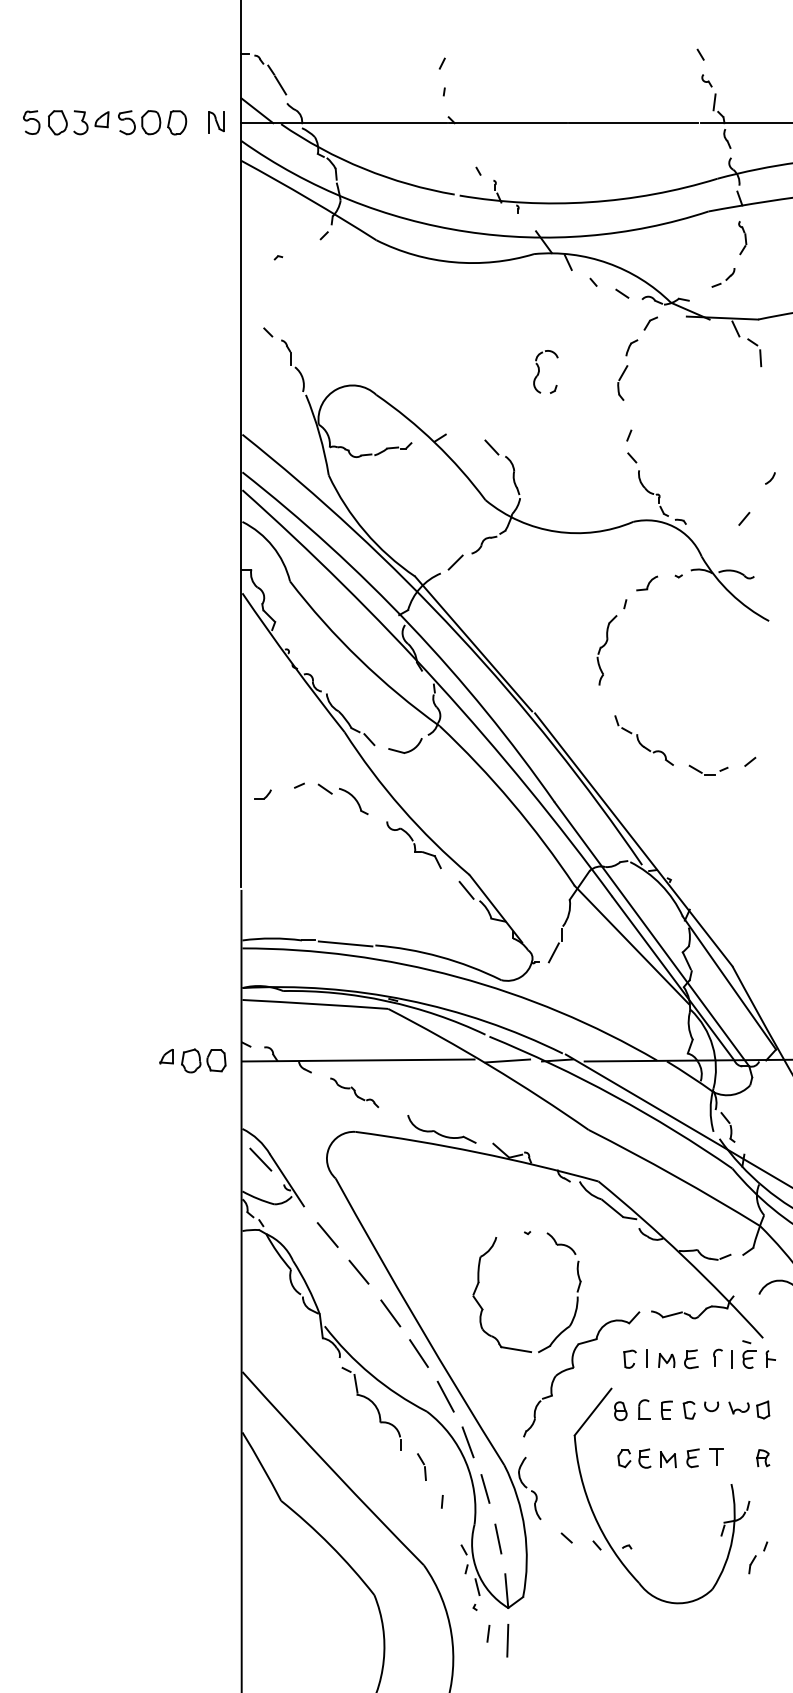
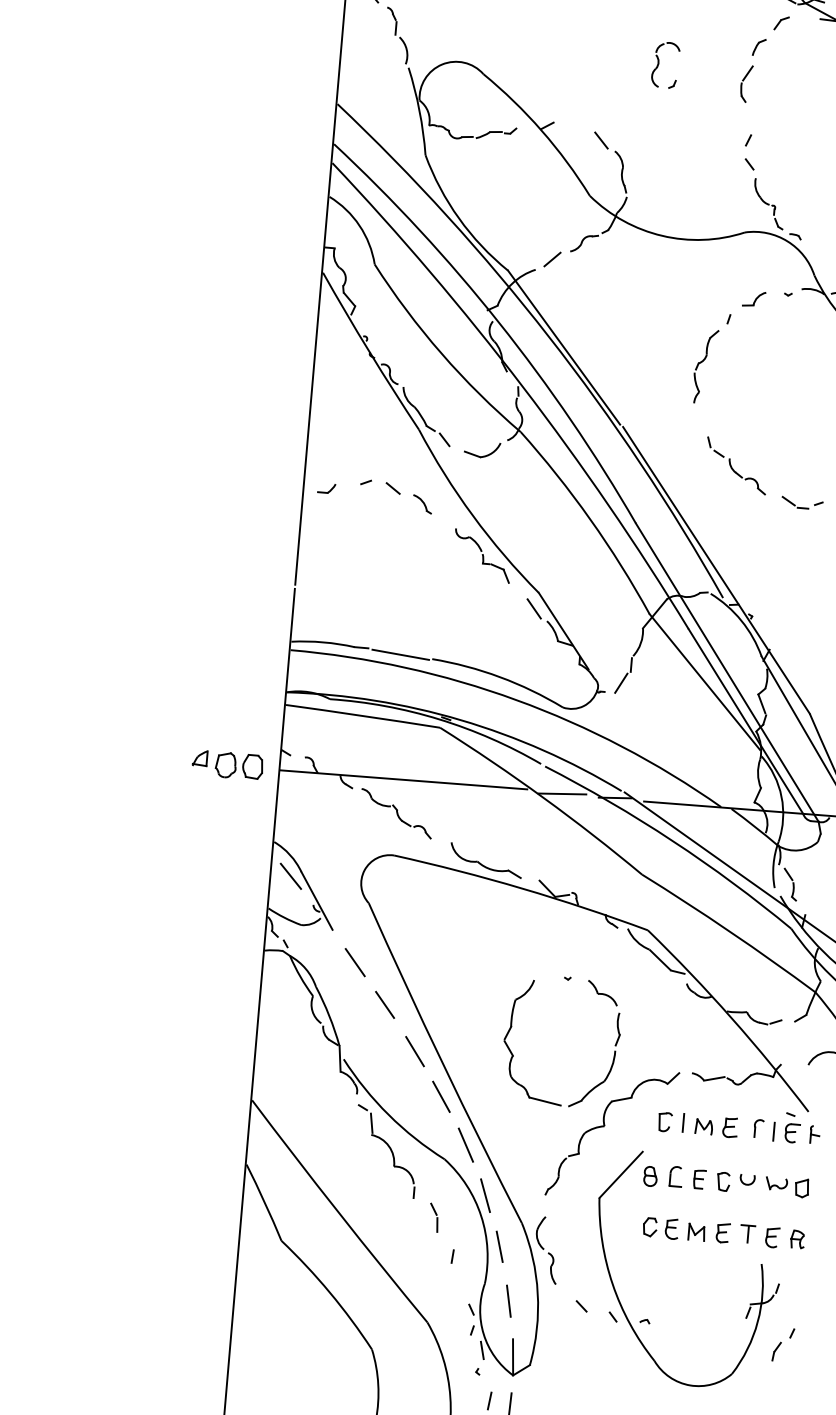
part: (353, 801) -> (422, 504), size x0.62
part: (354, 1092) -> (396, 813), size x1.43
part: (739, 1458) -> (772, 1237), added

